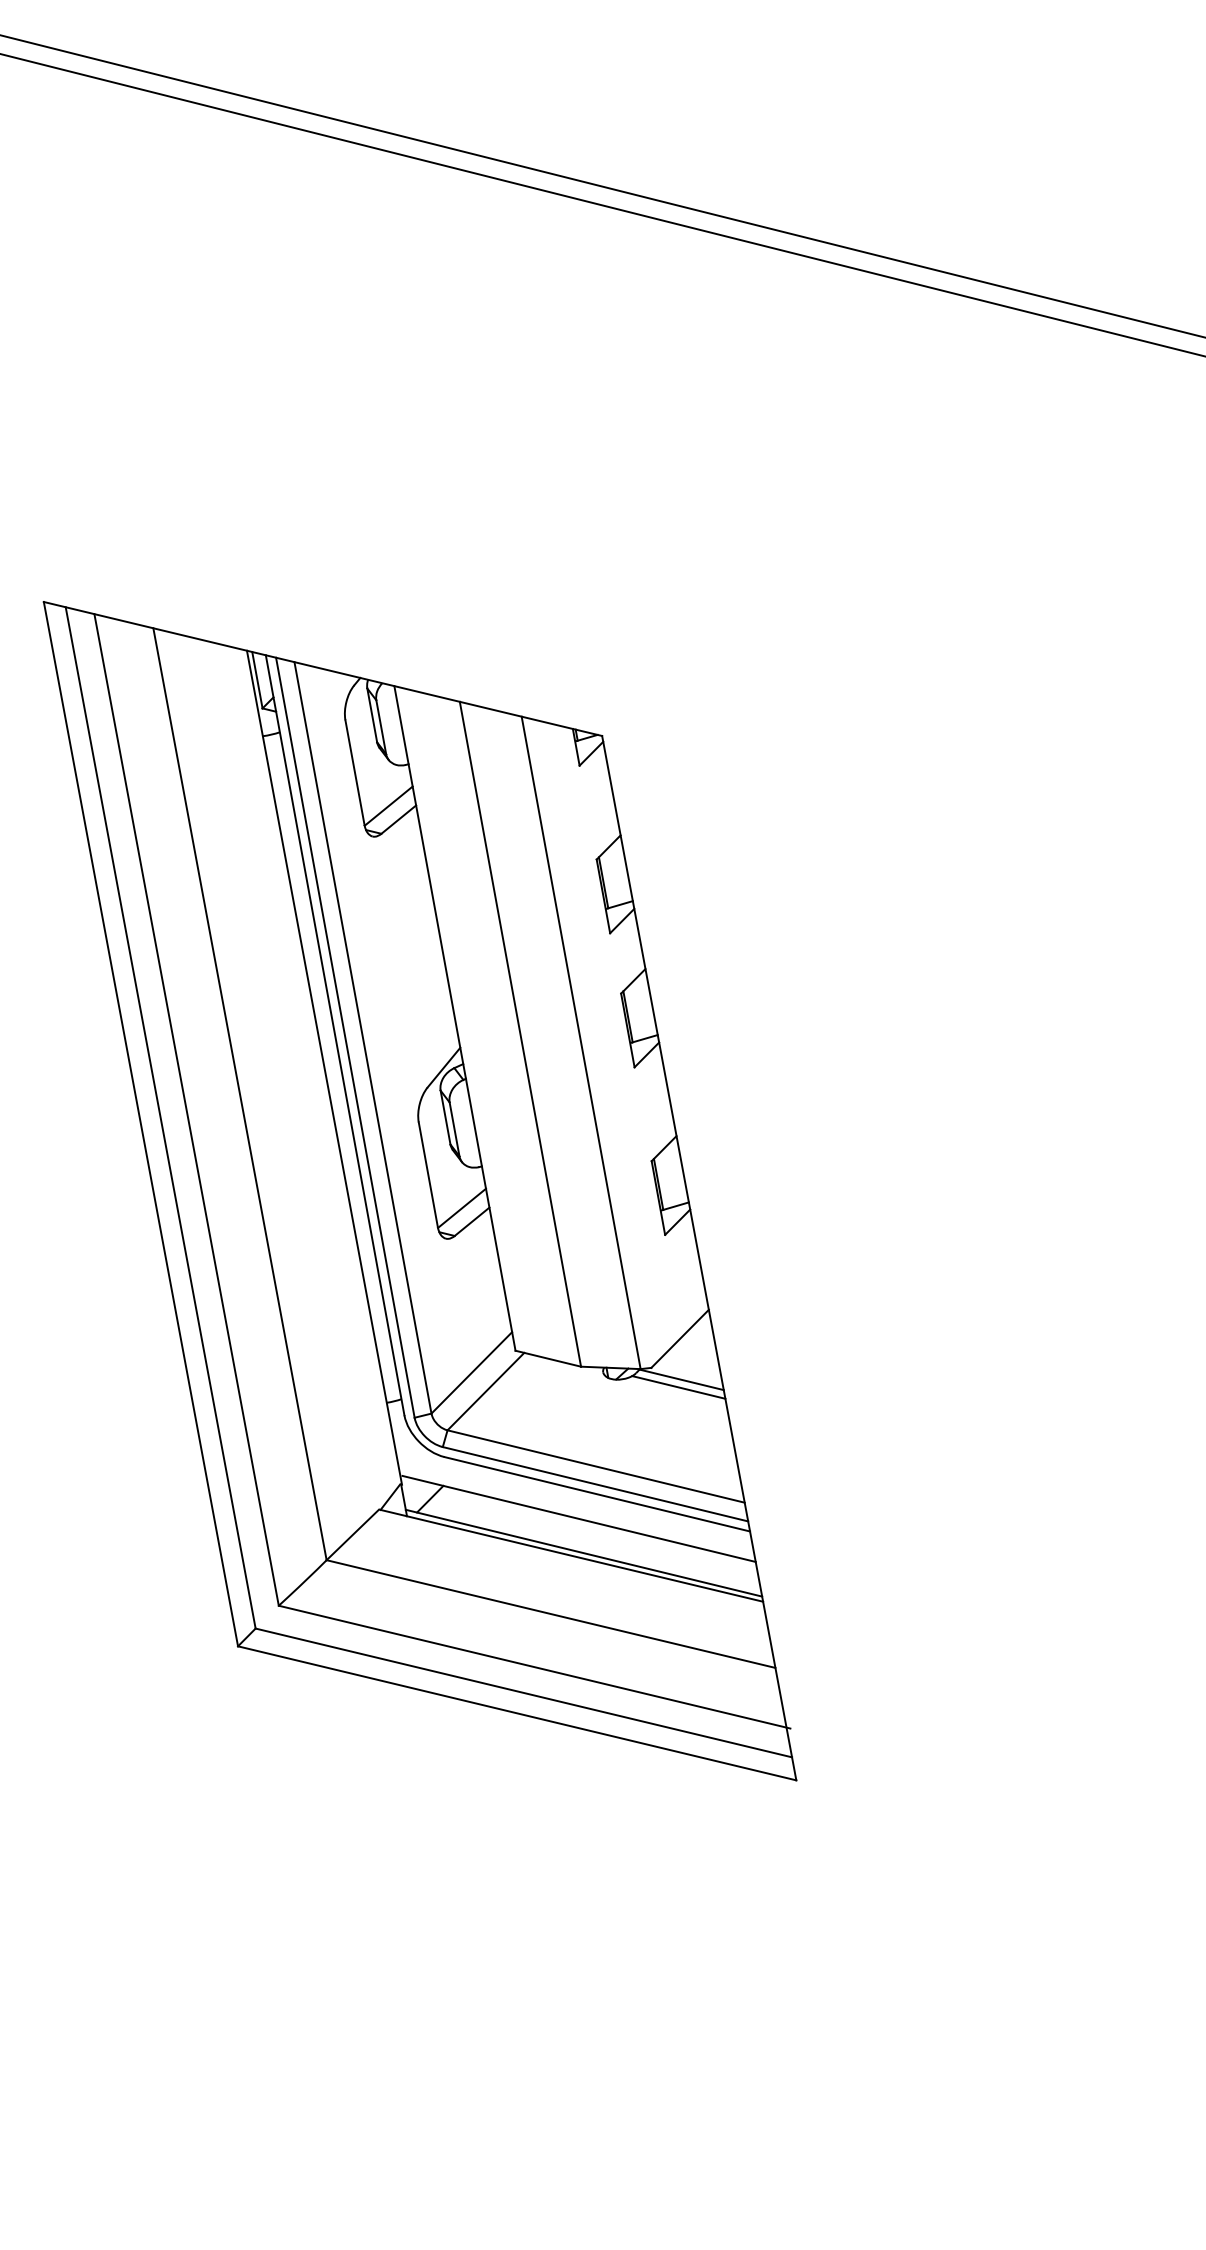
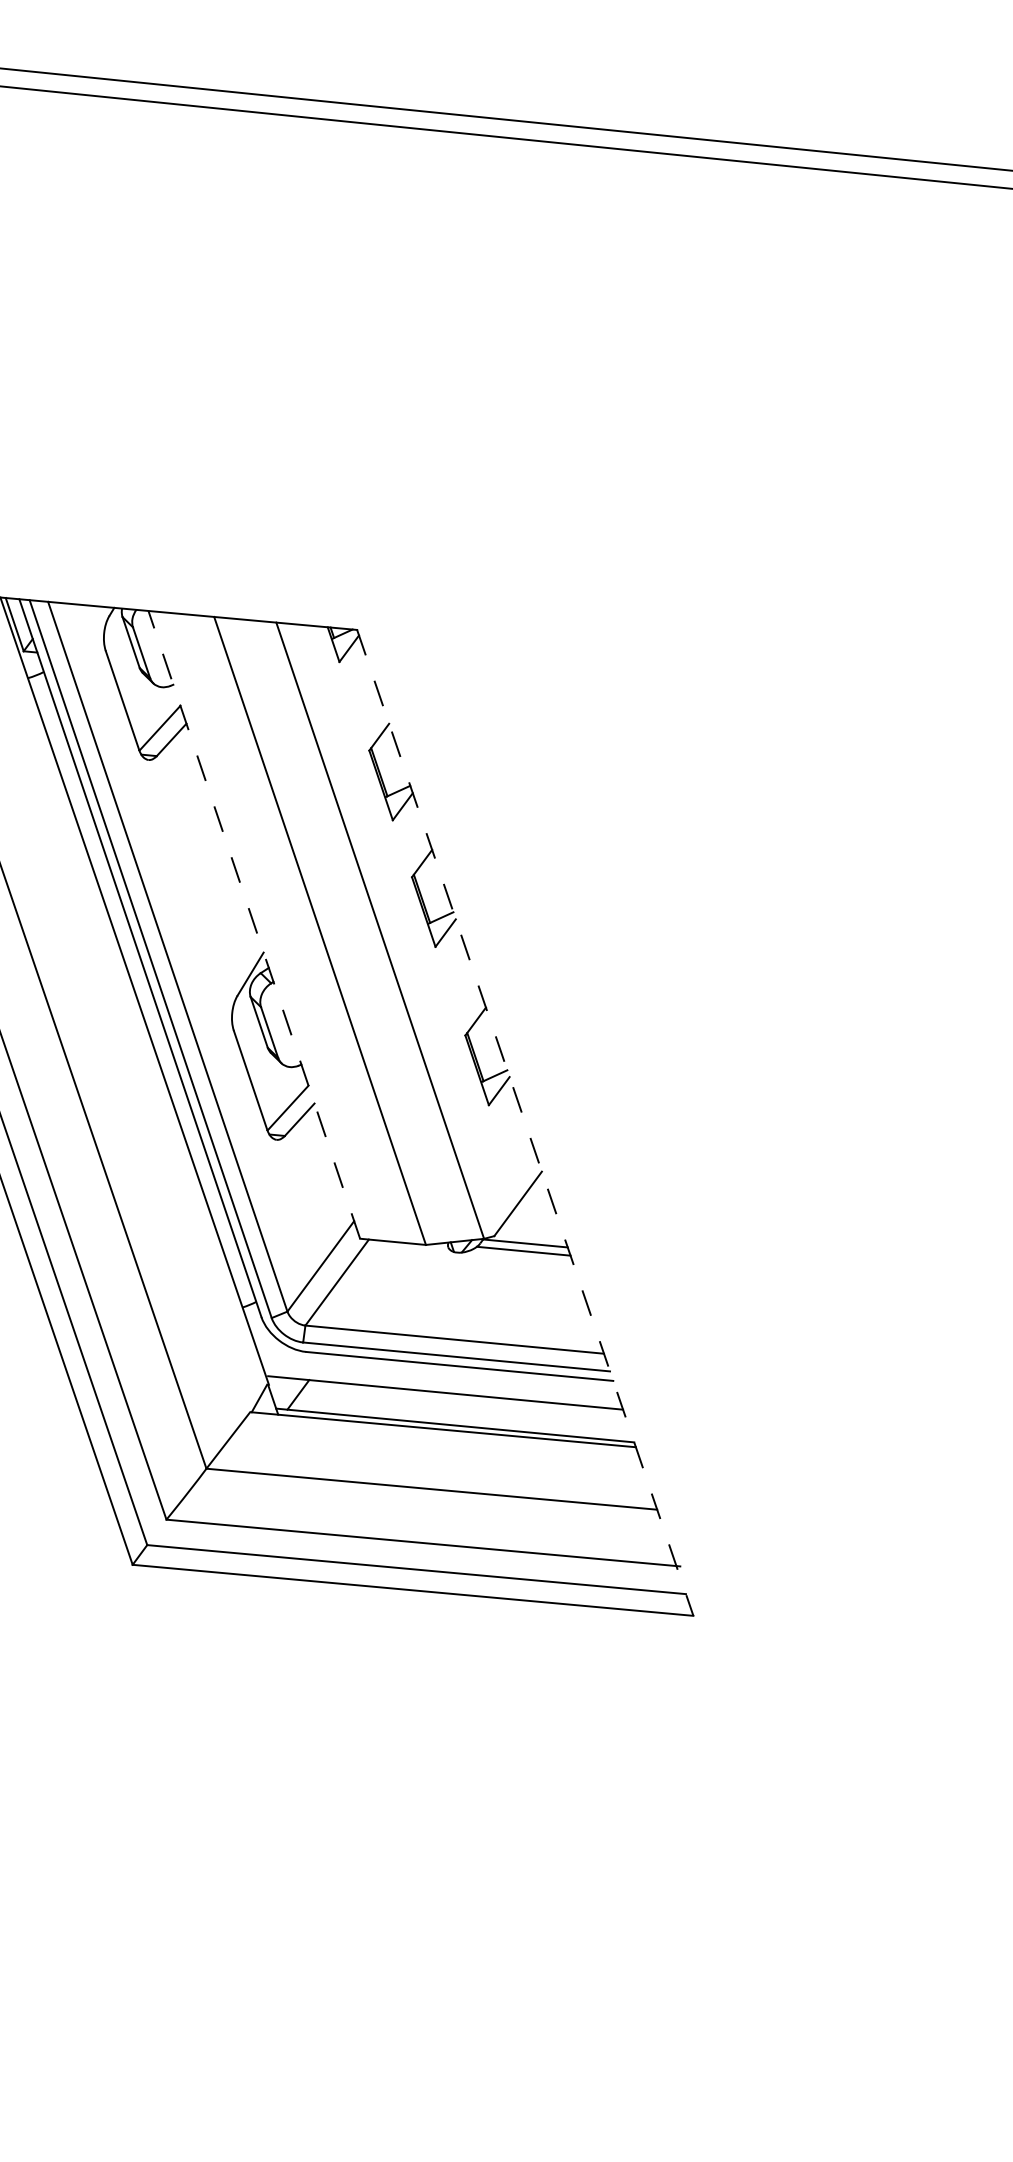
line: (454, 1018) -> (253, 924), solid -> dashed
line: (699, 1258) -> (525, 1123), solid -> dashed

